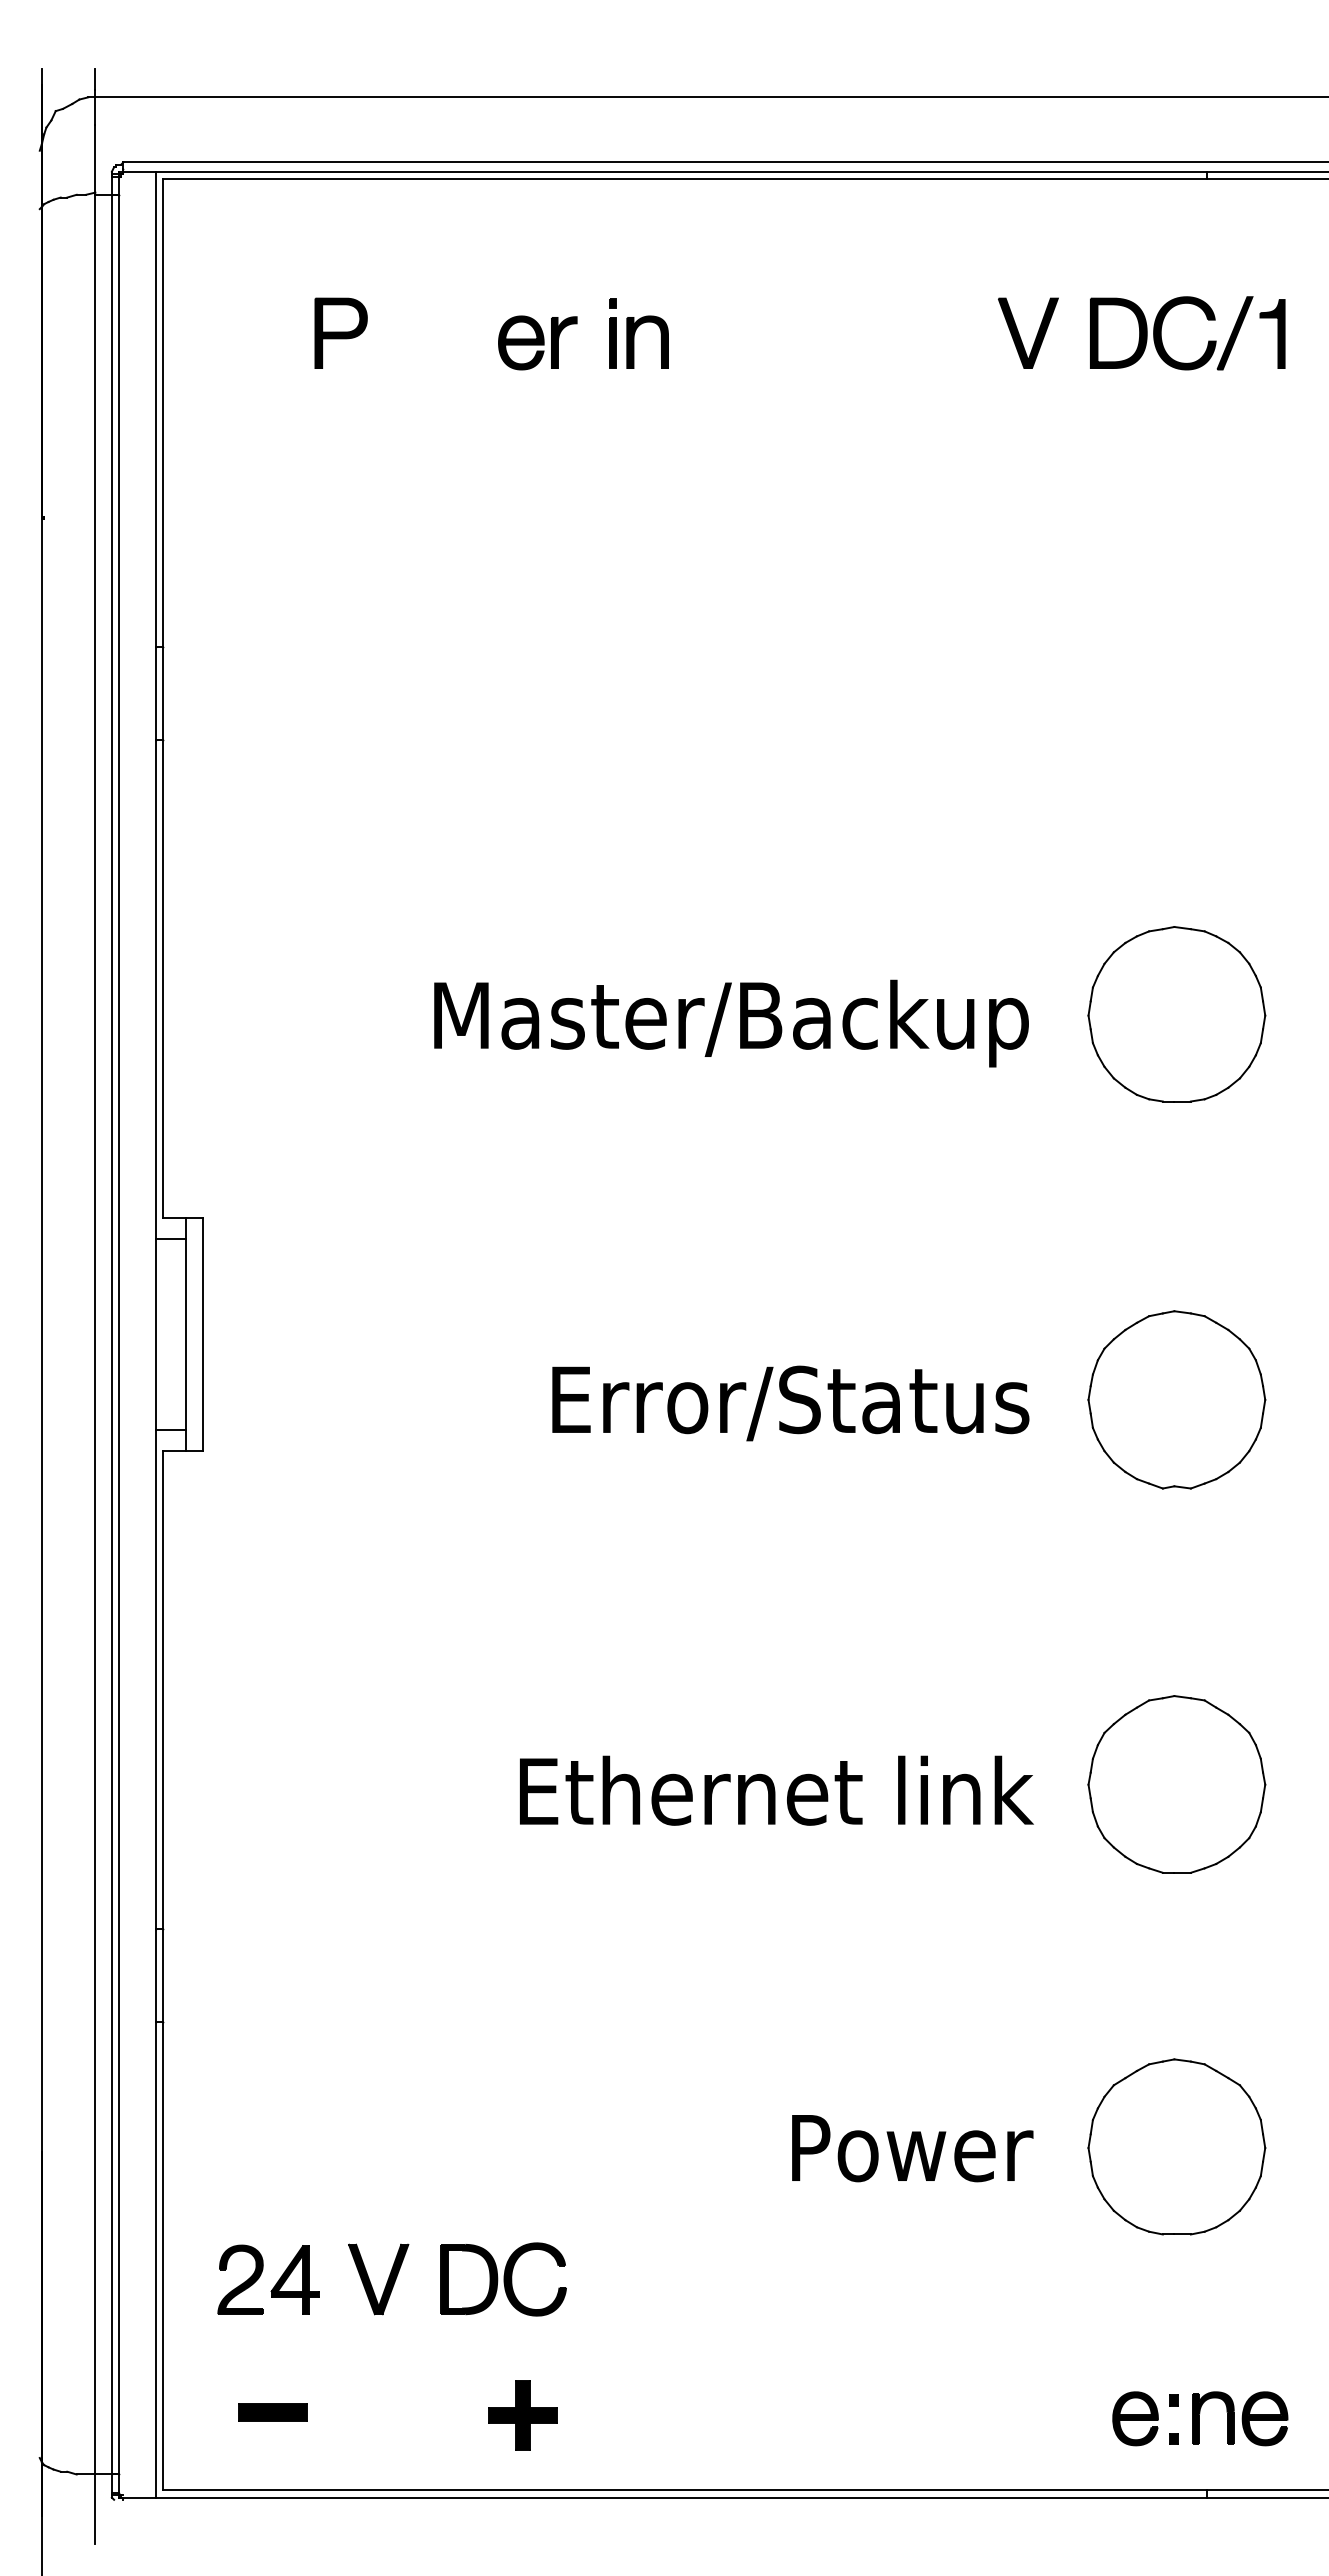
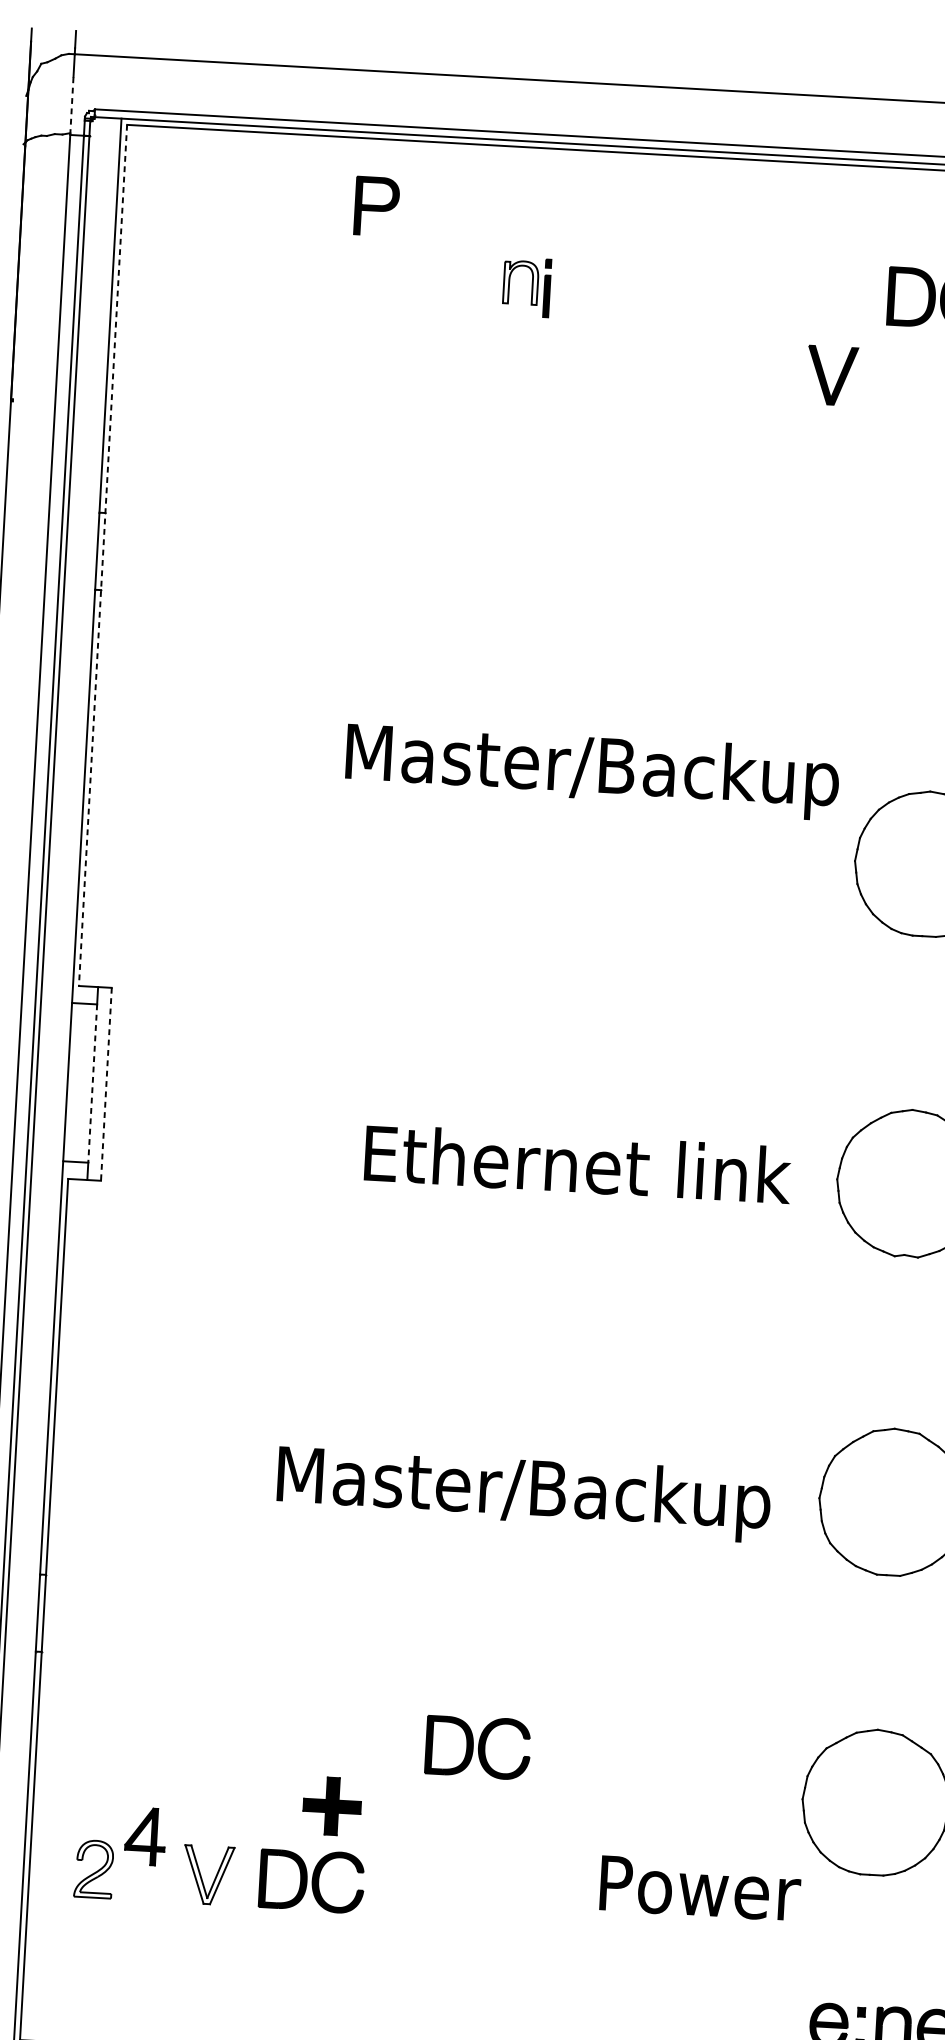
line: (95, 159) -> (71, 105), solid -> dashed
part: (340, 332) -> (376, 205), moved
part: (612, 333) -> (547, 288), moved
part: (1036, 335) -> (838, 377), moved
part: (537, 342) -> (429, 277), removed
fill: (647, 342) -> (520, 282), removed
line: (163, 698) -> (103, 555), solid -> dashed
text: (731, 1023) -> (592, 771), moved
line: (186, 1334) -> (92, 1083), solid -> dashed
line: (202, 1335) -> (106, 1085), solid -> dashed
text: (775, 1402) -> (577, 1167), Error/Status -> Ethernet link
text: (734, 1799) -> (525, 1494), Ethernet link -> Master/Backup
part: (694, 2107) -> (478, 1747), added
text: (912, 2148) -> (700, 1888), moved
fill: (240, 2279) -> (93, 1868), removed
part: (294, 2279) -> (144, 1835), moved
fill: (378, 2279) -> (208, 1875), removed
part: (272, 2412) -> (114, 1980), removed
part: (522, 2415) -> (331, 1806), moved

